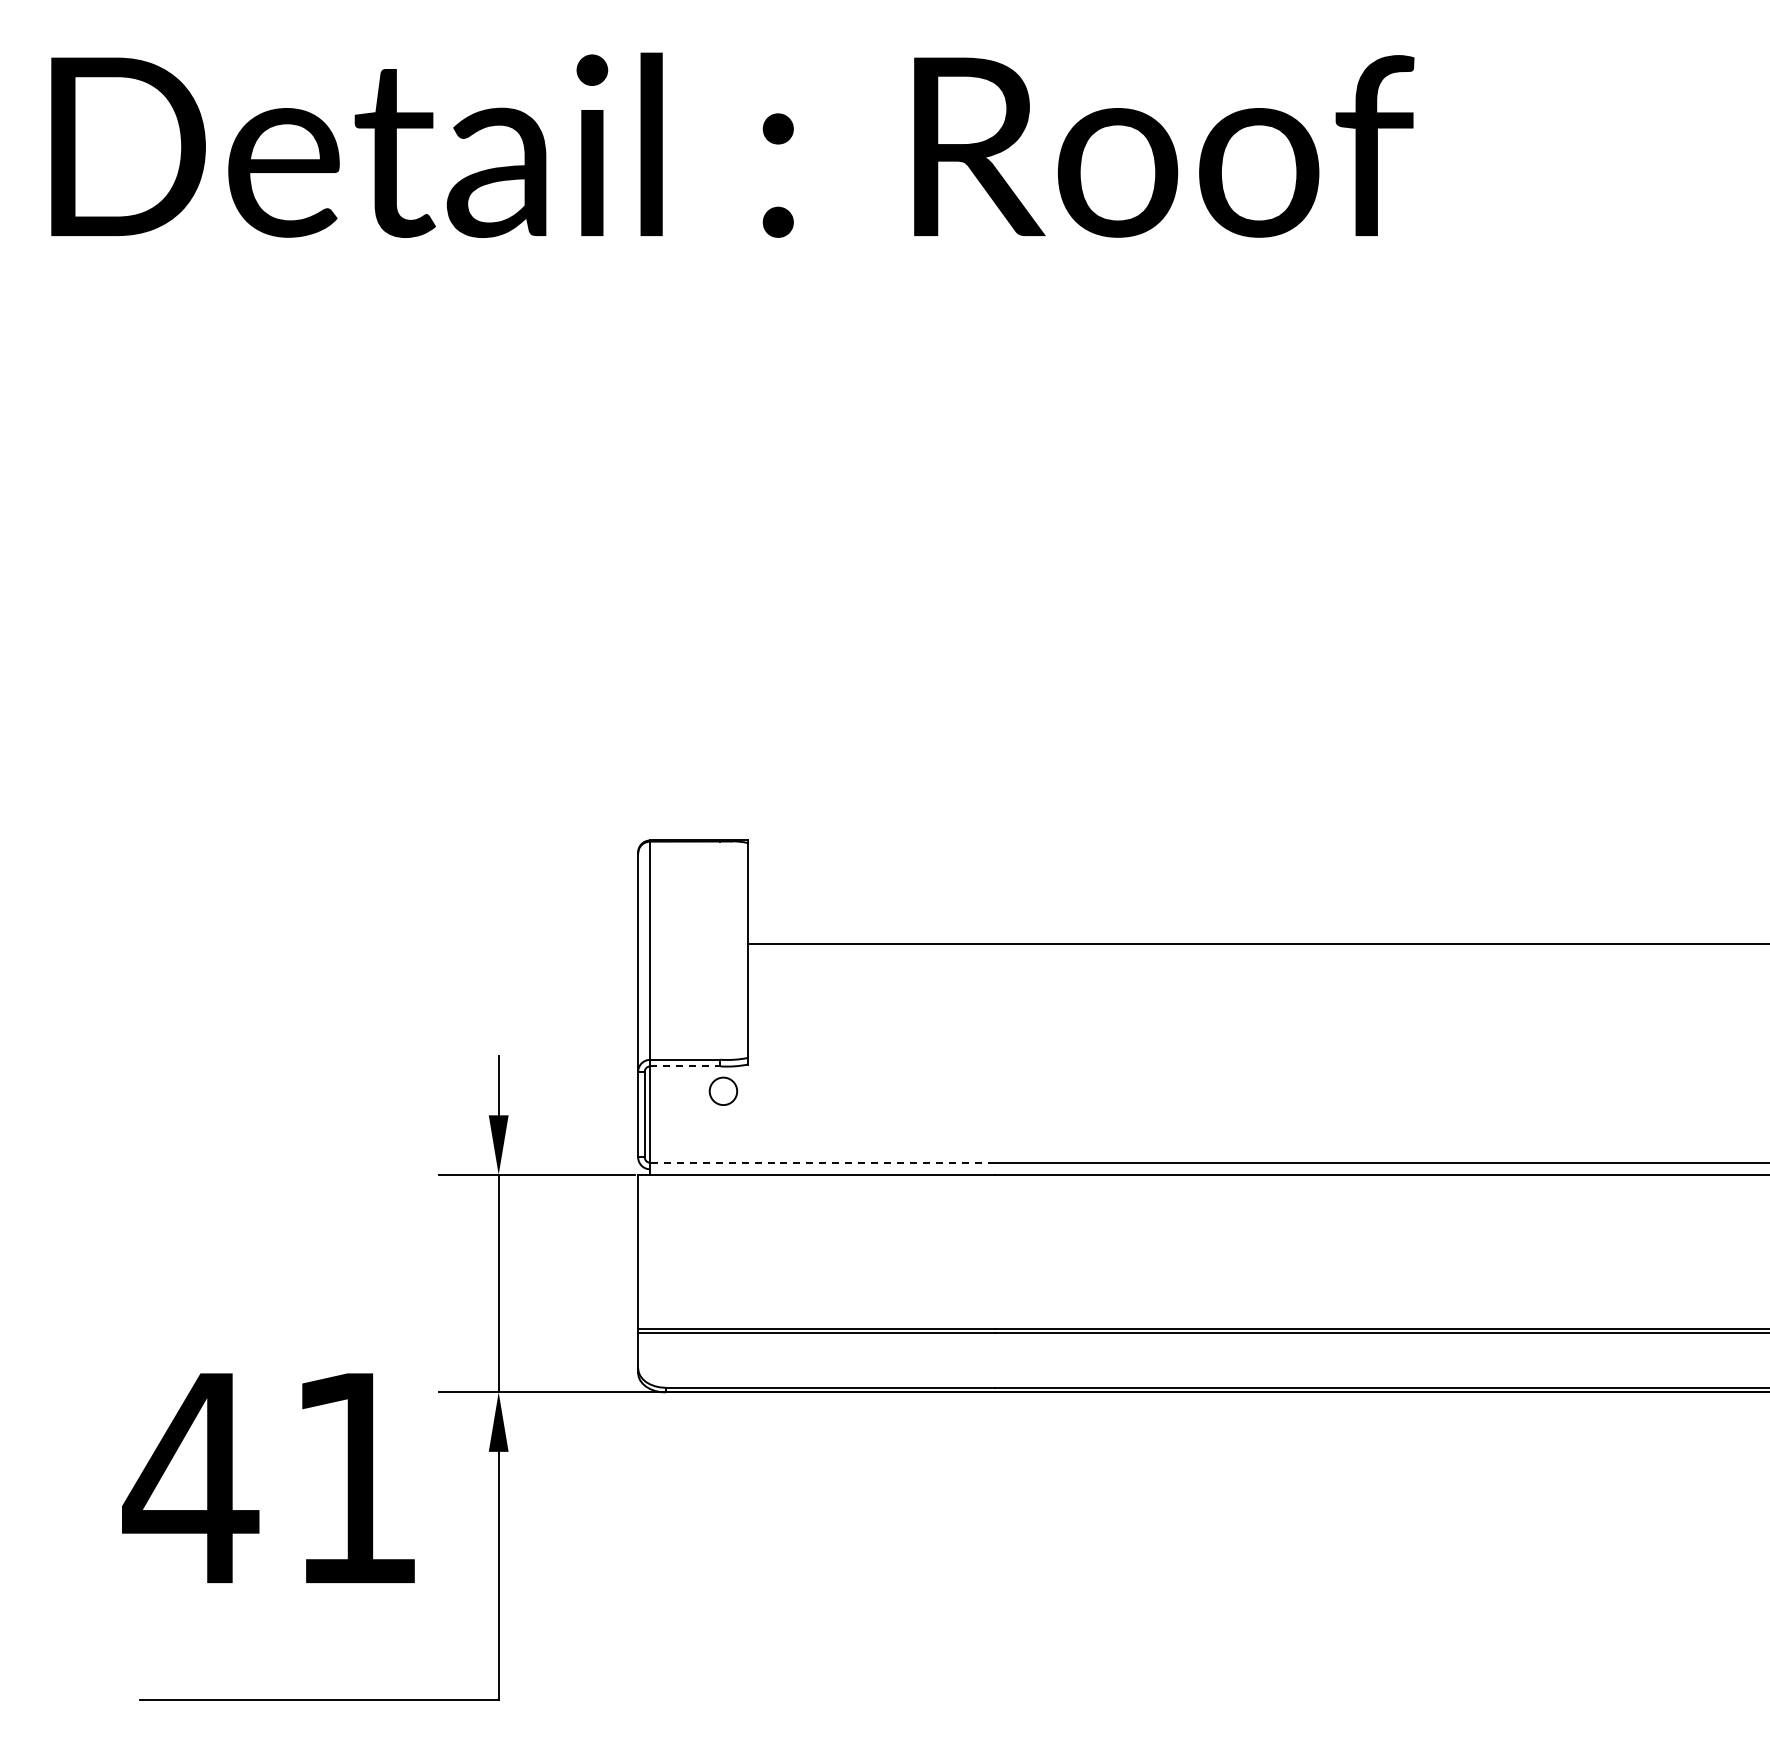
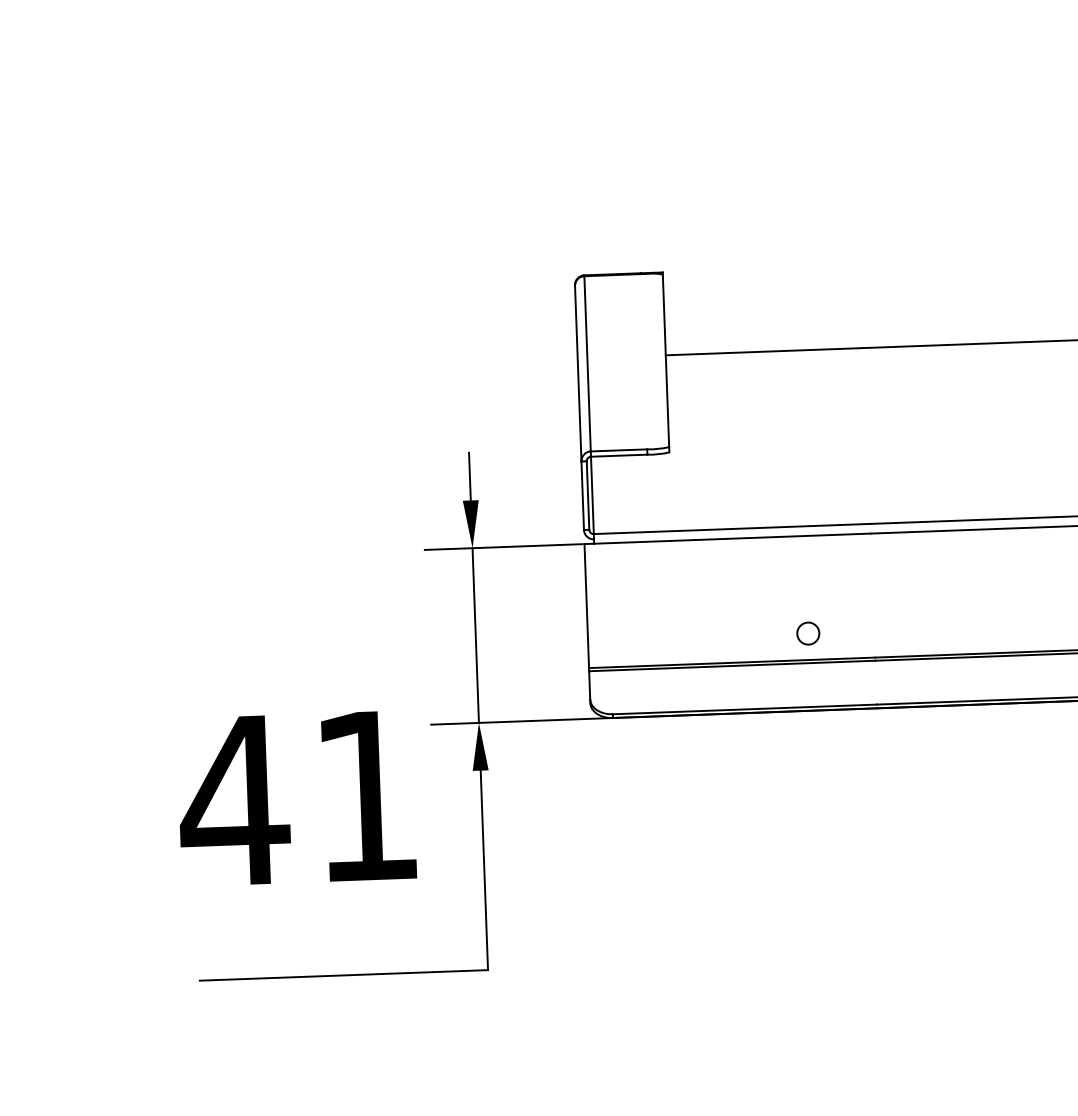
line: (685, 1066) -> (619, 455), dashed -> solid
circle: (723, 1090) -> (808, 632), moved
line: (821, 1162) -> (731, 528), dashed -> solid

